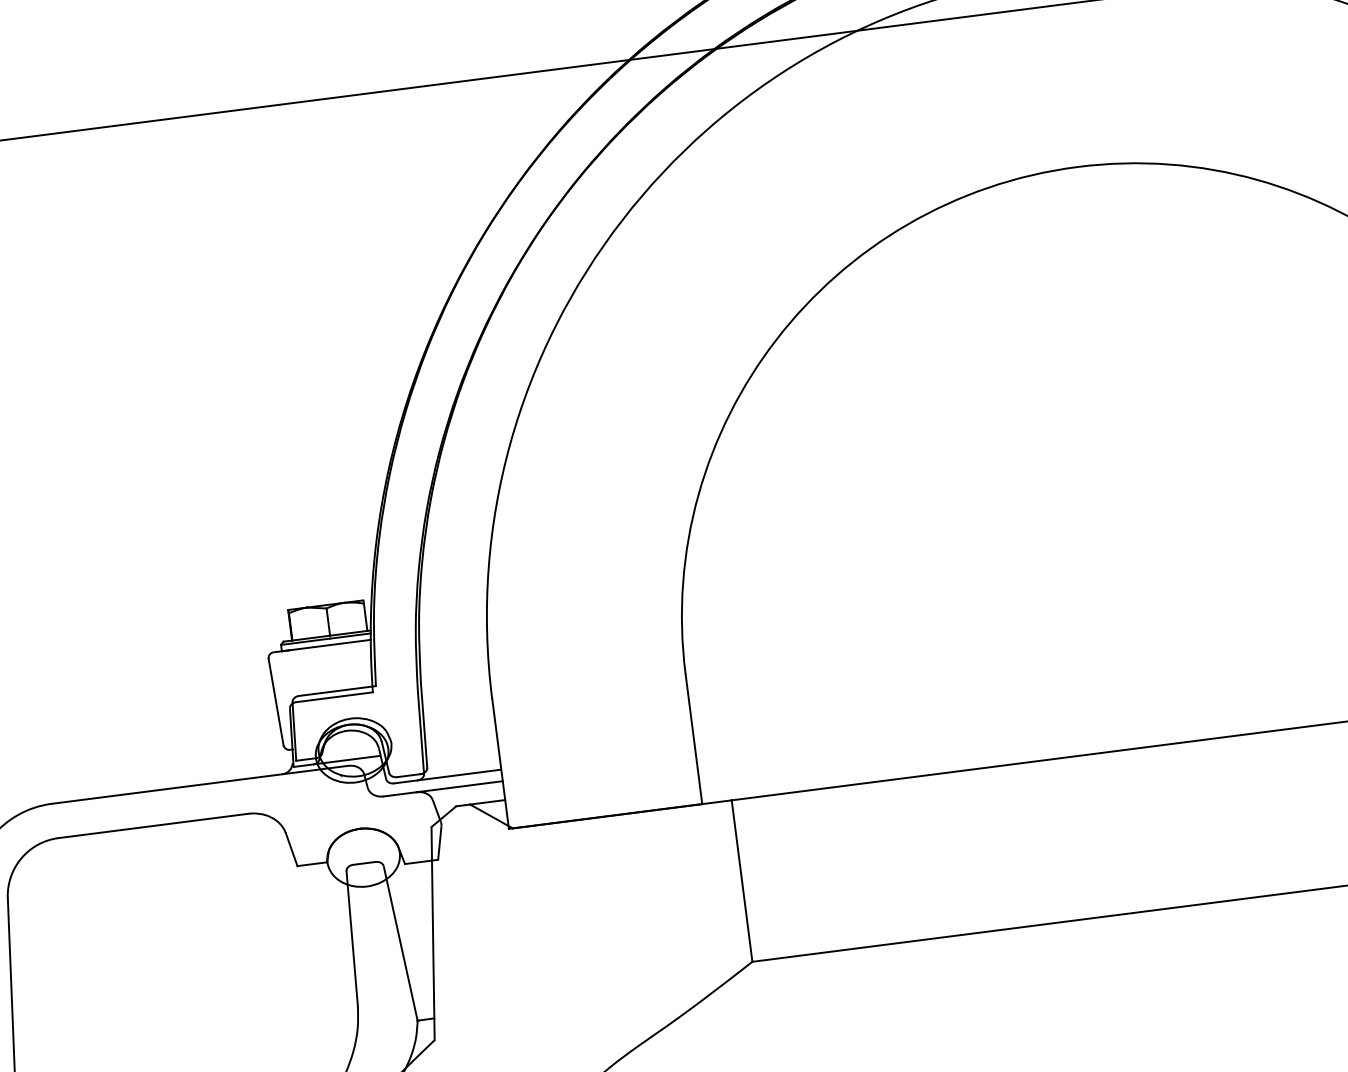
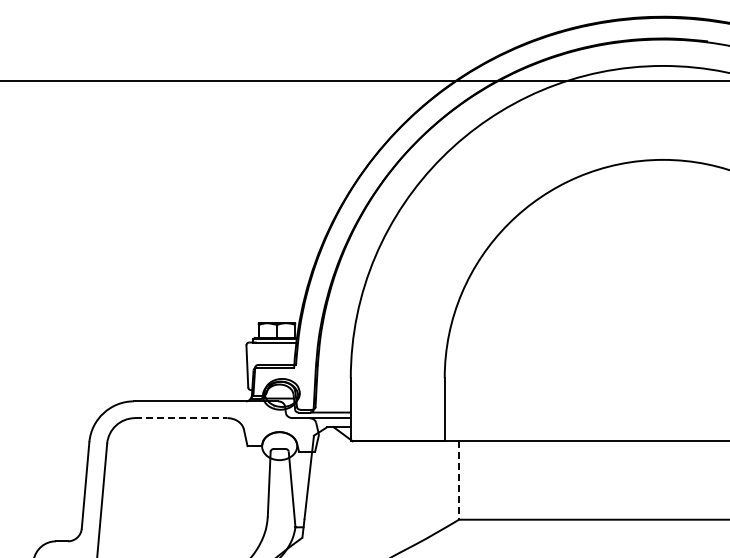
line: (154, 826) -> (181, 418), solid -> dashed
line: (743, 882) -> (459, 481), solid -> dashed

